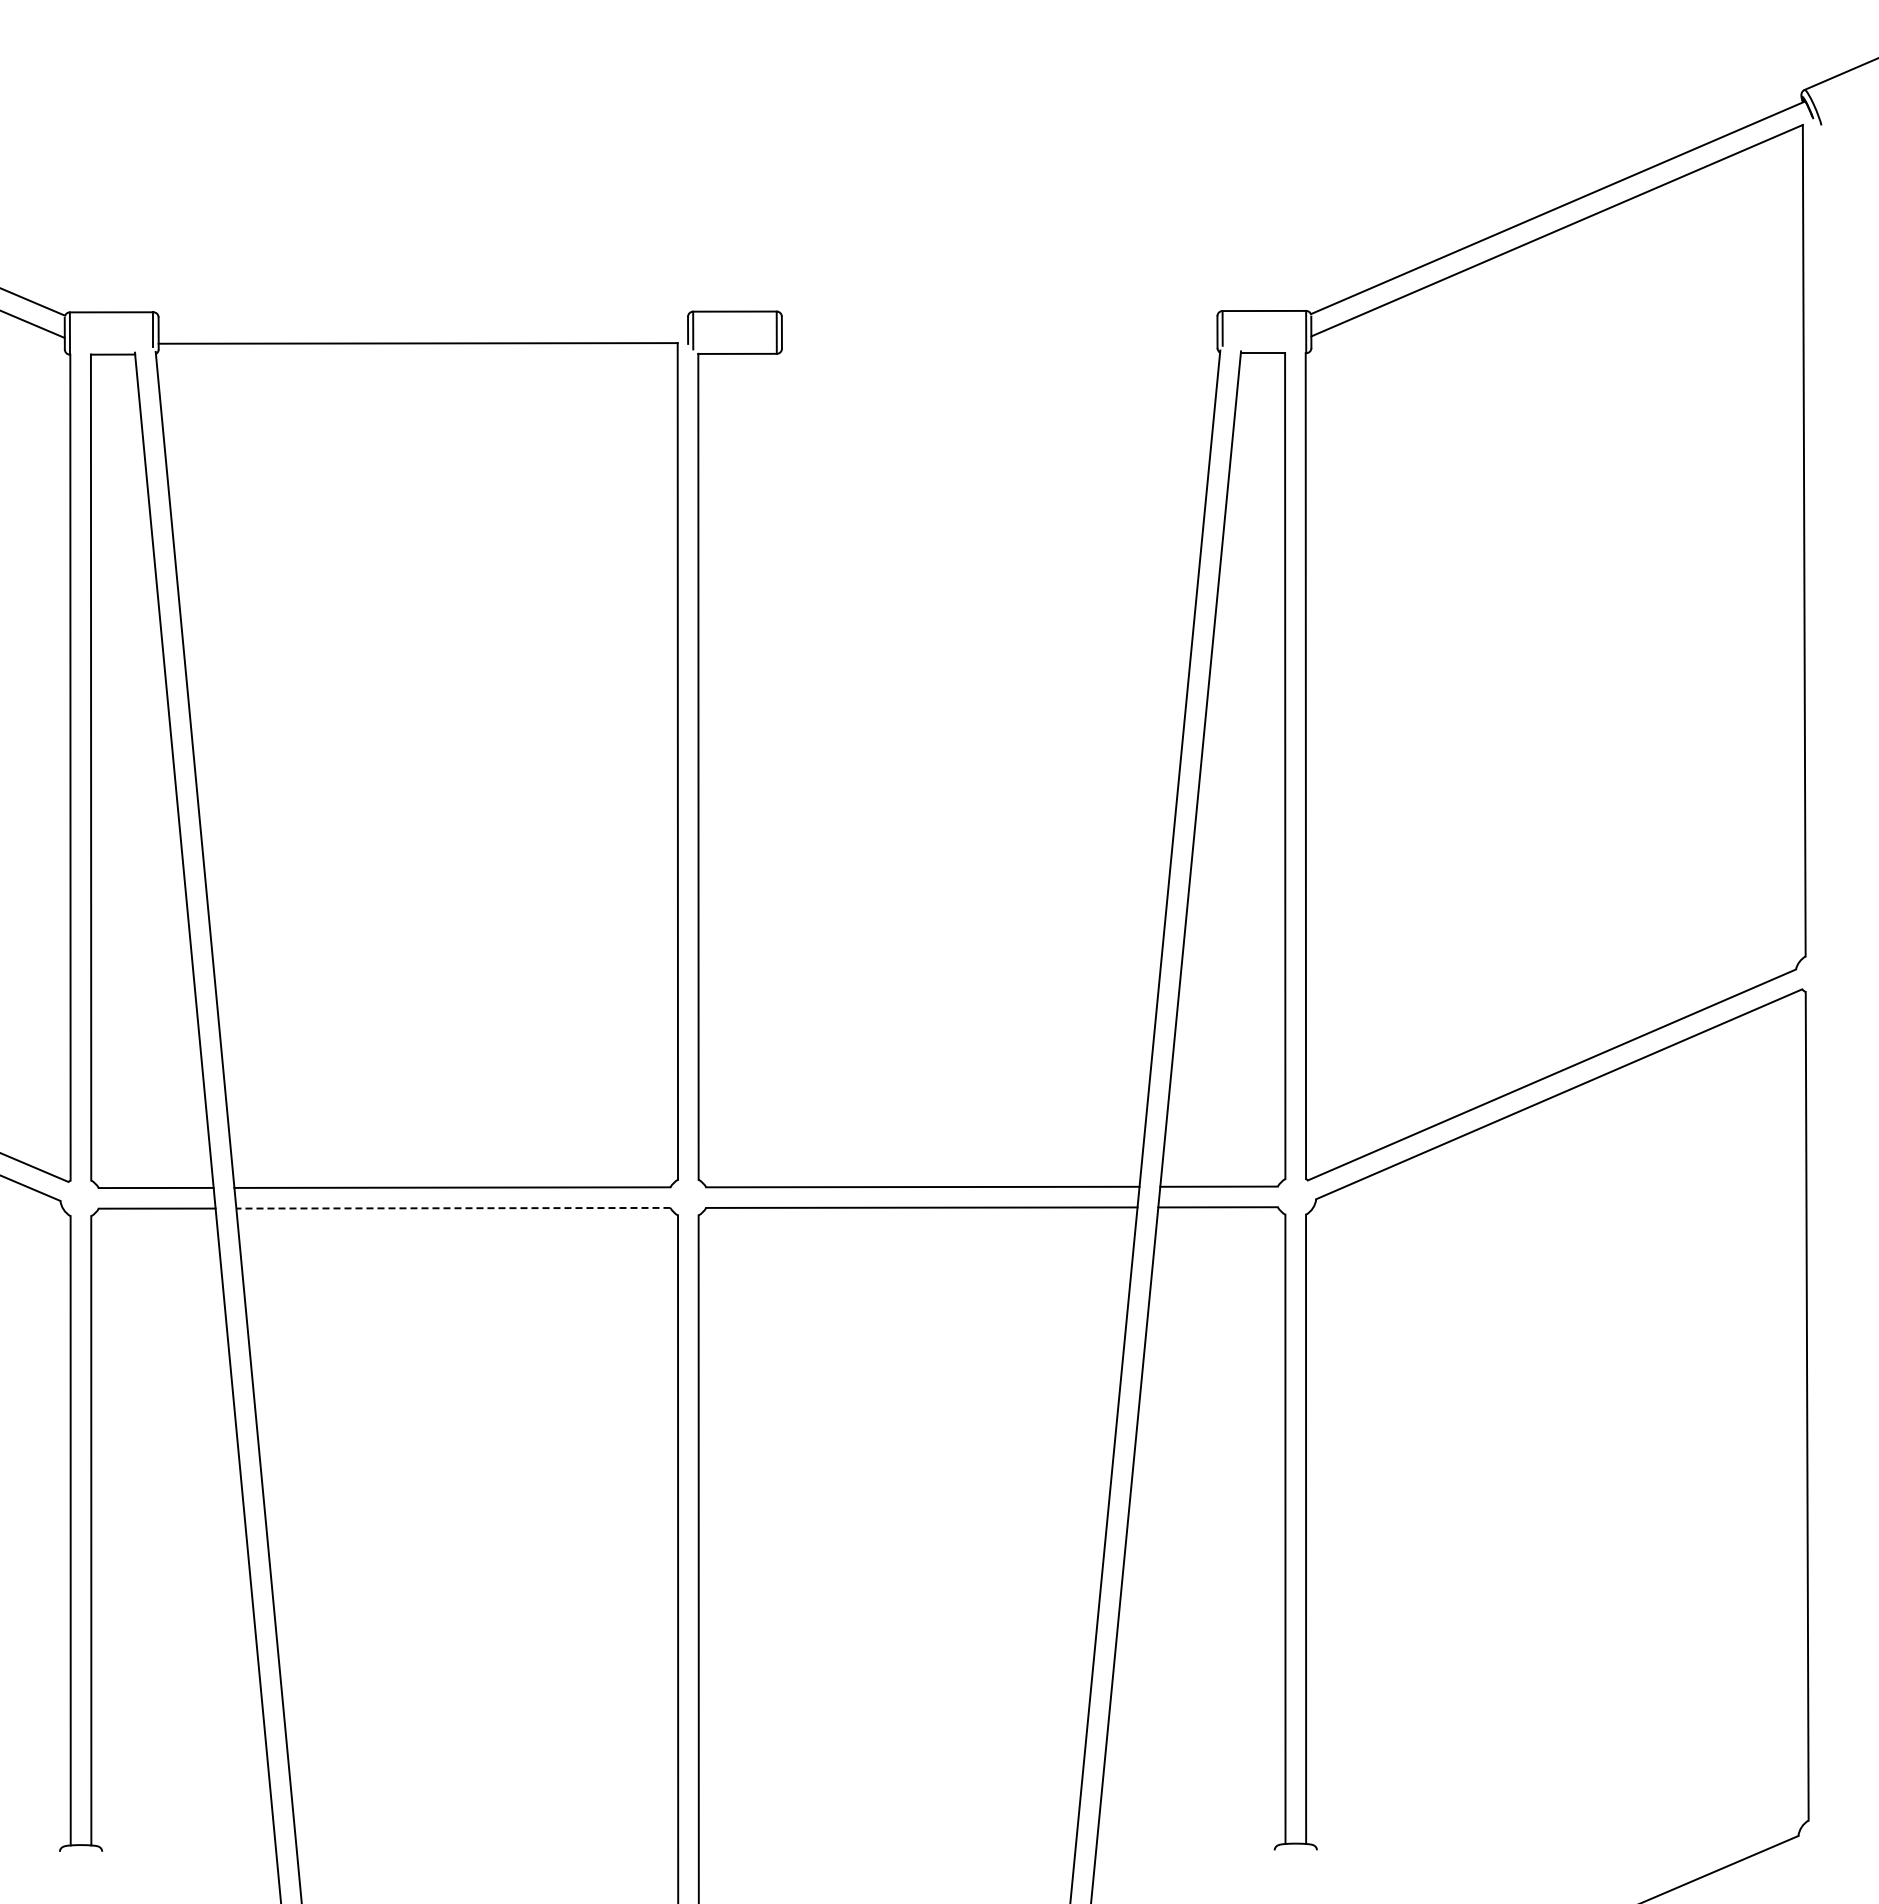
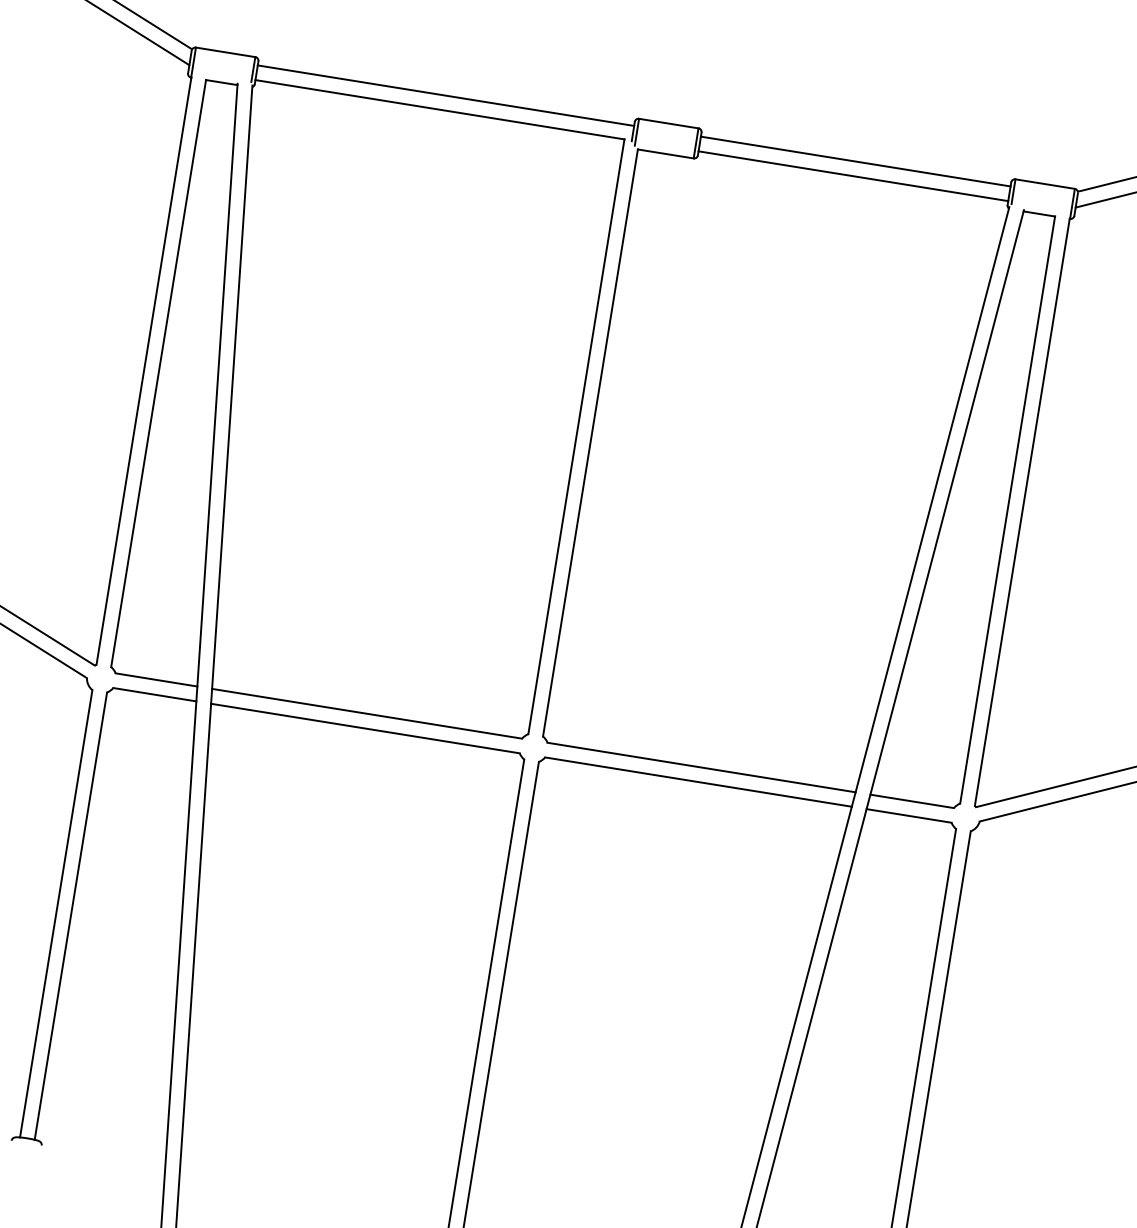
line: (999, 321) -> (855, 161), added
line: (423, 322) -> (446, 95), added
line: (999, 342) -> (853, 176), added
line: (452, 1208) -> (364, 728), dashed -> solid

